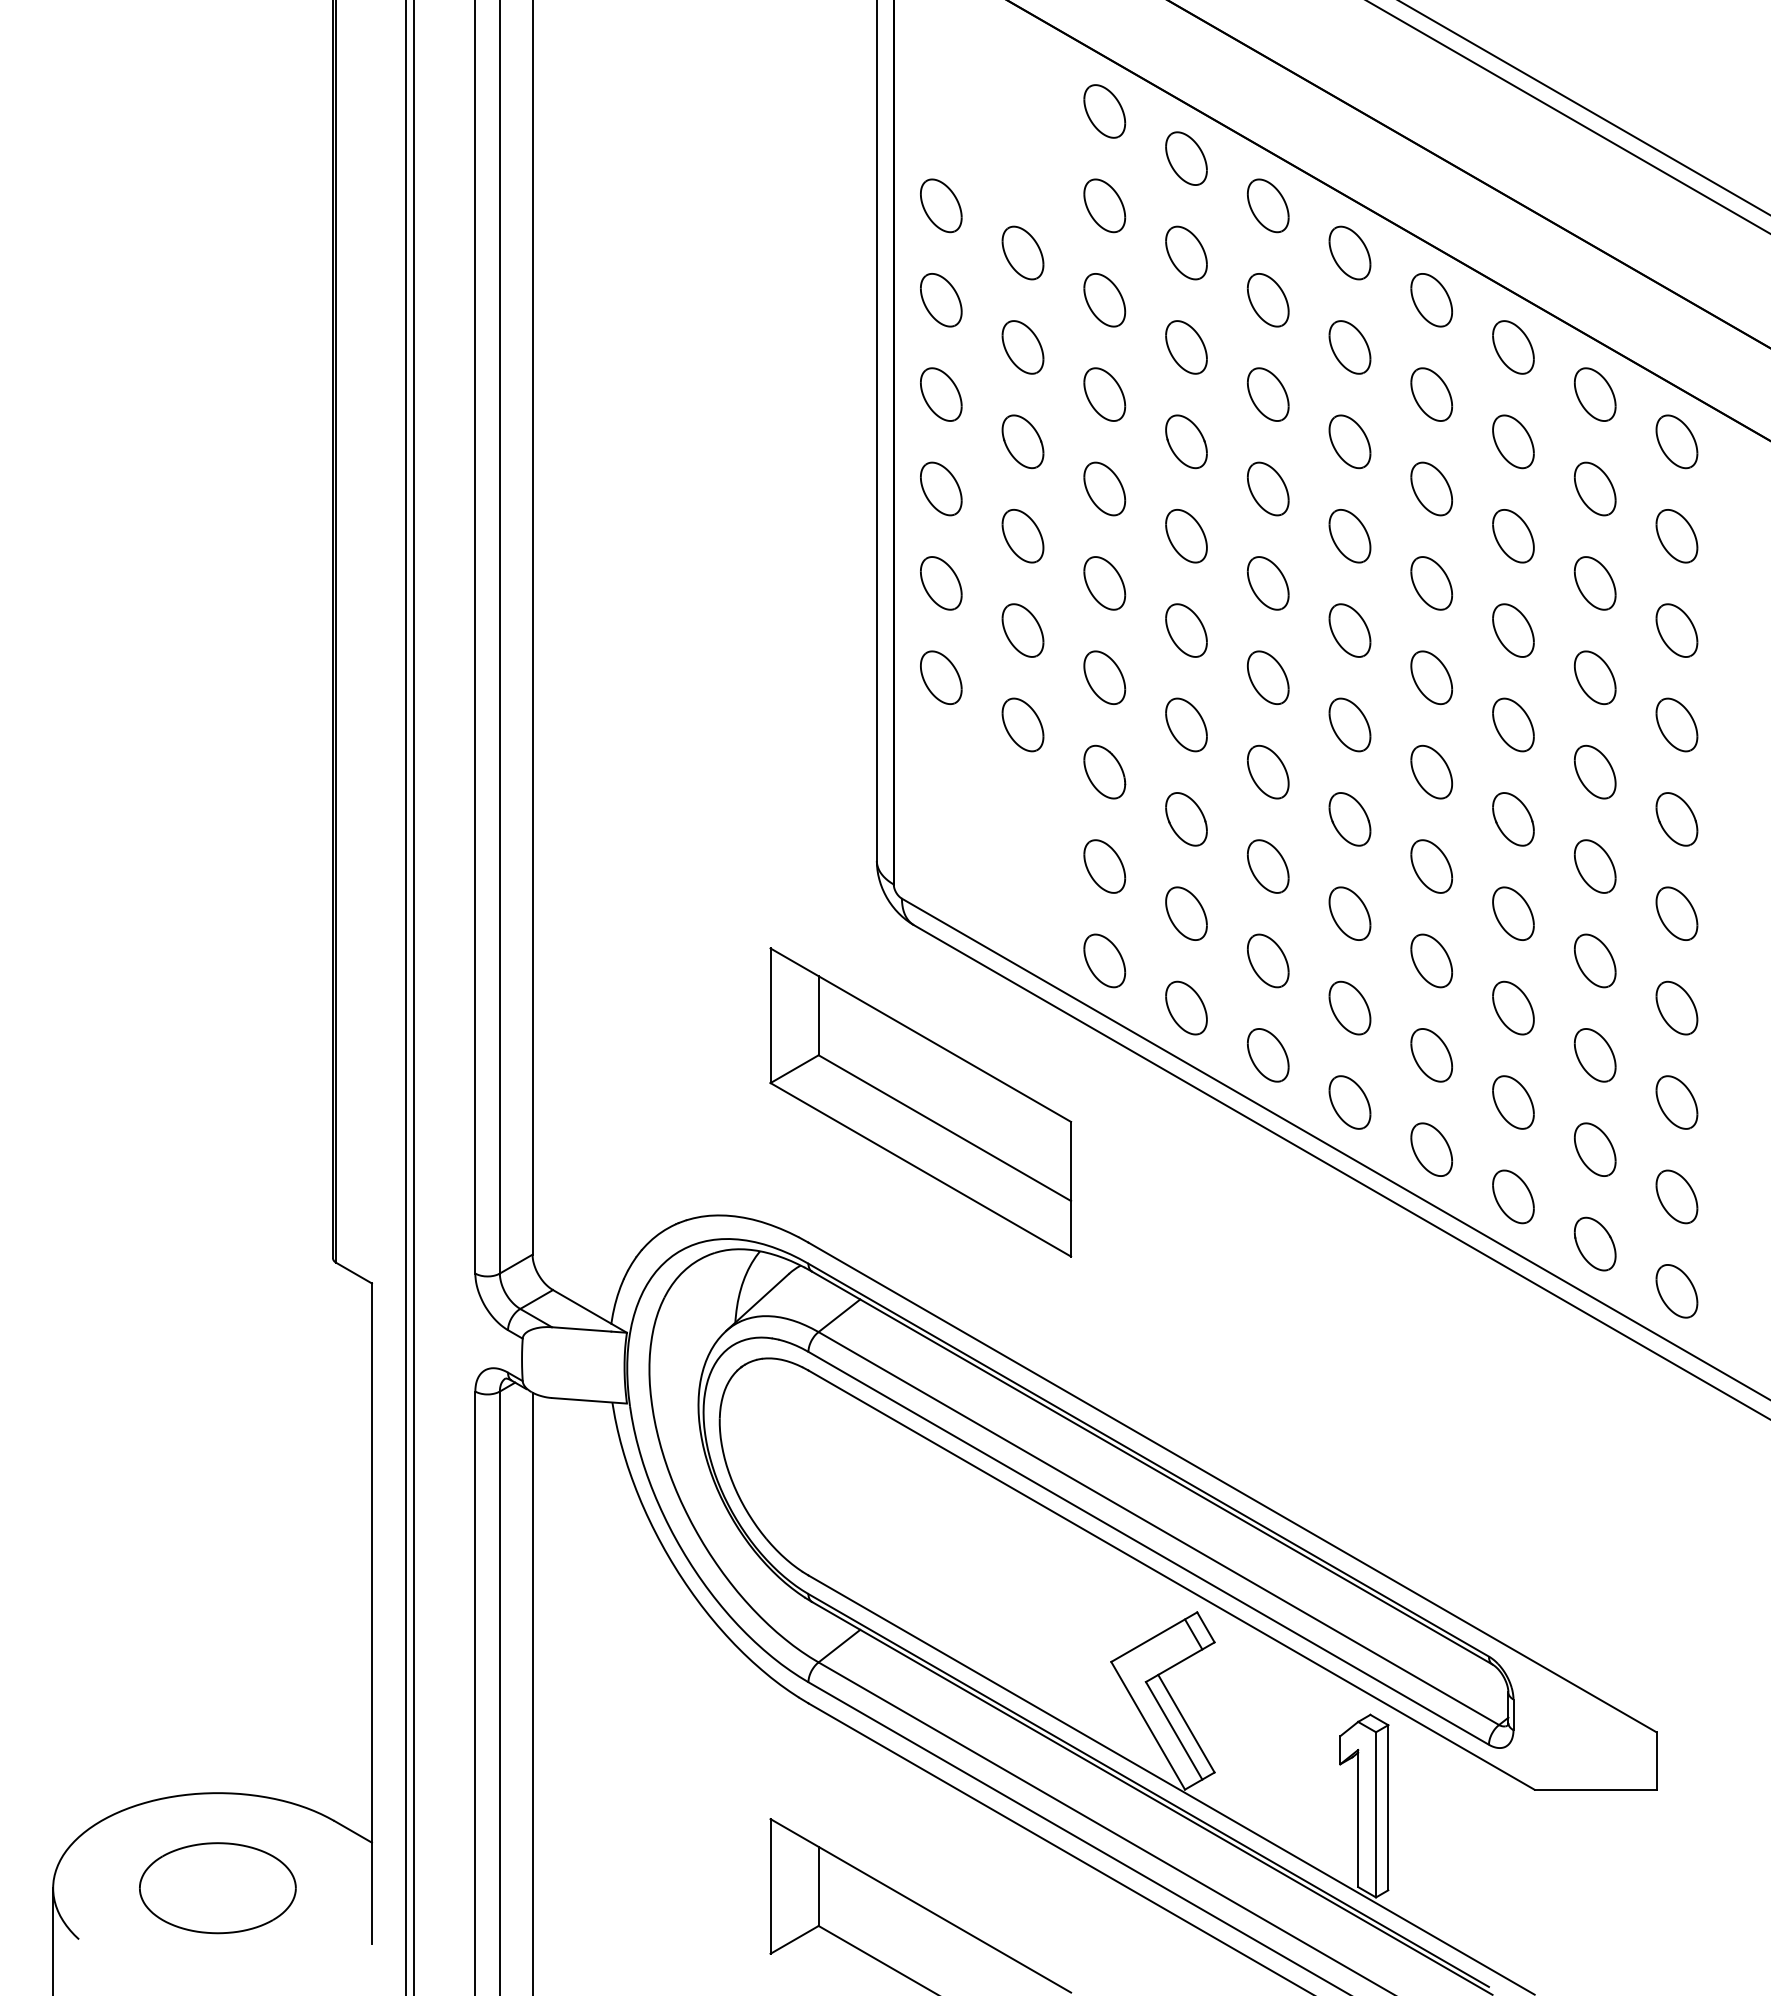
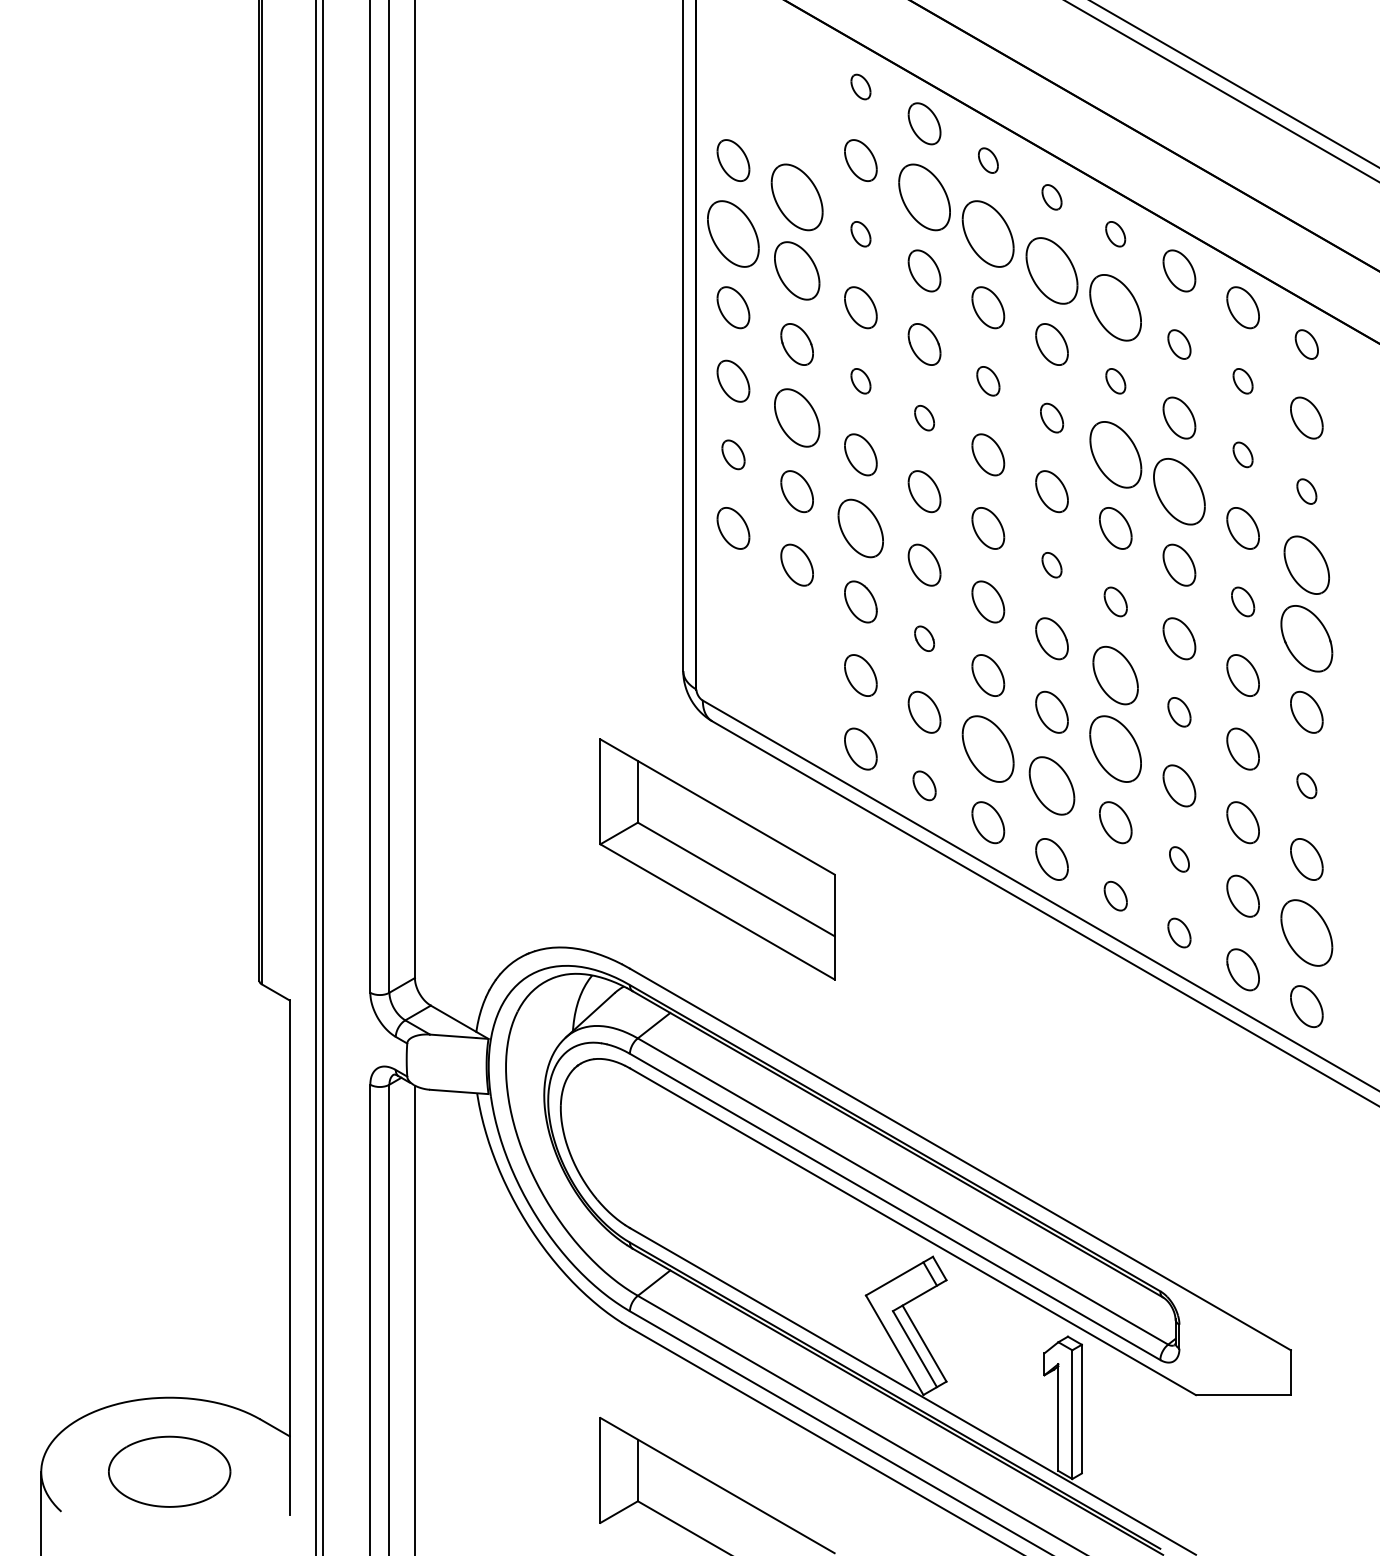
part: (1104, 111) -> (860, 87), size x0.6
part: (1268, 205) -> (988, 160), size x0.6
part: (1022, 252) -> (796, 196), size x1.6
part: (1186, 252) -> (924, 196), size x1.6
part: (1349, 252) -> (1051, 196), size x0.6
part: (941, 300) -> (733, 234), size x1.6
part: (1104, 300) -> (860, 234), size x0.6
part: (1268, 300) -> (988, 234), size x1.6
part: (1431, 300) -> (1115, 234), size x0.6
part: (1022, 347) -> (796, 271), size x1.4
part: (1349, 347) -> (1051, 271), size x1.6
part: (1431, 394) -> (1115, 307), size x1.6
part: (1513, 441) -> (1179, 344), size x0.7
part: (1676, 441) -> (1306, 344), size x0.7
part: (1104, 488) -> (860, 380), size x0.6
part: (1268, 488) -> (988, 380), size x0.7
part: (1431, 488) -> (1115, 380), size x0.6
part: (1594, 488) -> (1242, 380), size x0.6
part: (1022, 536) -> (796, 418), size x1.4
part: (1186, 536) -> (924, 418), size x0.6
part: (1349, 536) -> (1051, 418), size x0.7
part: (941, 583) -> (733, 454), size x0.7
part: (1431, 583) -> (1115, 454), size x1.6
part: (1594, 583) -> (1242, 454), size x0.6
part: (1513, 630) -> (1179, 491), size x1.6
part: (1676, 630) -> (1306, 491), size x0.6
part: (1104, 677) -> (860, 528), size x1.4
part: (1349, 724) -> (1051, 564), size x0.6
part: (1676, 724) -> (1306, 564), size x1.4
part: (1431, 771) -> (1115, 601), size x0.7
part: (1594, 771) -> (1242, 601), size x0.7
part: (1186, 819) -> (924, 638), size x0.6
part: (1676, 819) -> (1306, 638), size x1.6
part: (1431, 866) -> (1115, 675), size x1.4
part: (1513, 913) -> (1179, 712), size x0.7
part: (1268, 960) -> (988, 748), size x1.6
part: (1431, 960) -> (1115, 748), size x1.6
part: (1186, 1007) -> (924, 785), size x0.7
part: (1349, 1007) -> (1051, 785), size x1.4
part: (1676, 1007) -> (1306, 785), size x0.6
part: (1513, 1102) -> (1179, 859), size x0.6
part: (1431, 1149) -> (1115, 896), size x0.7
part: (1513, 1196) -> (1179, 932), size x0.7
part: (1676, 1196) -> (1306, 932), size x1.6

